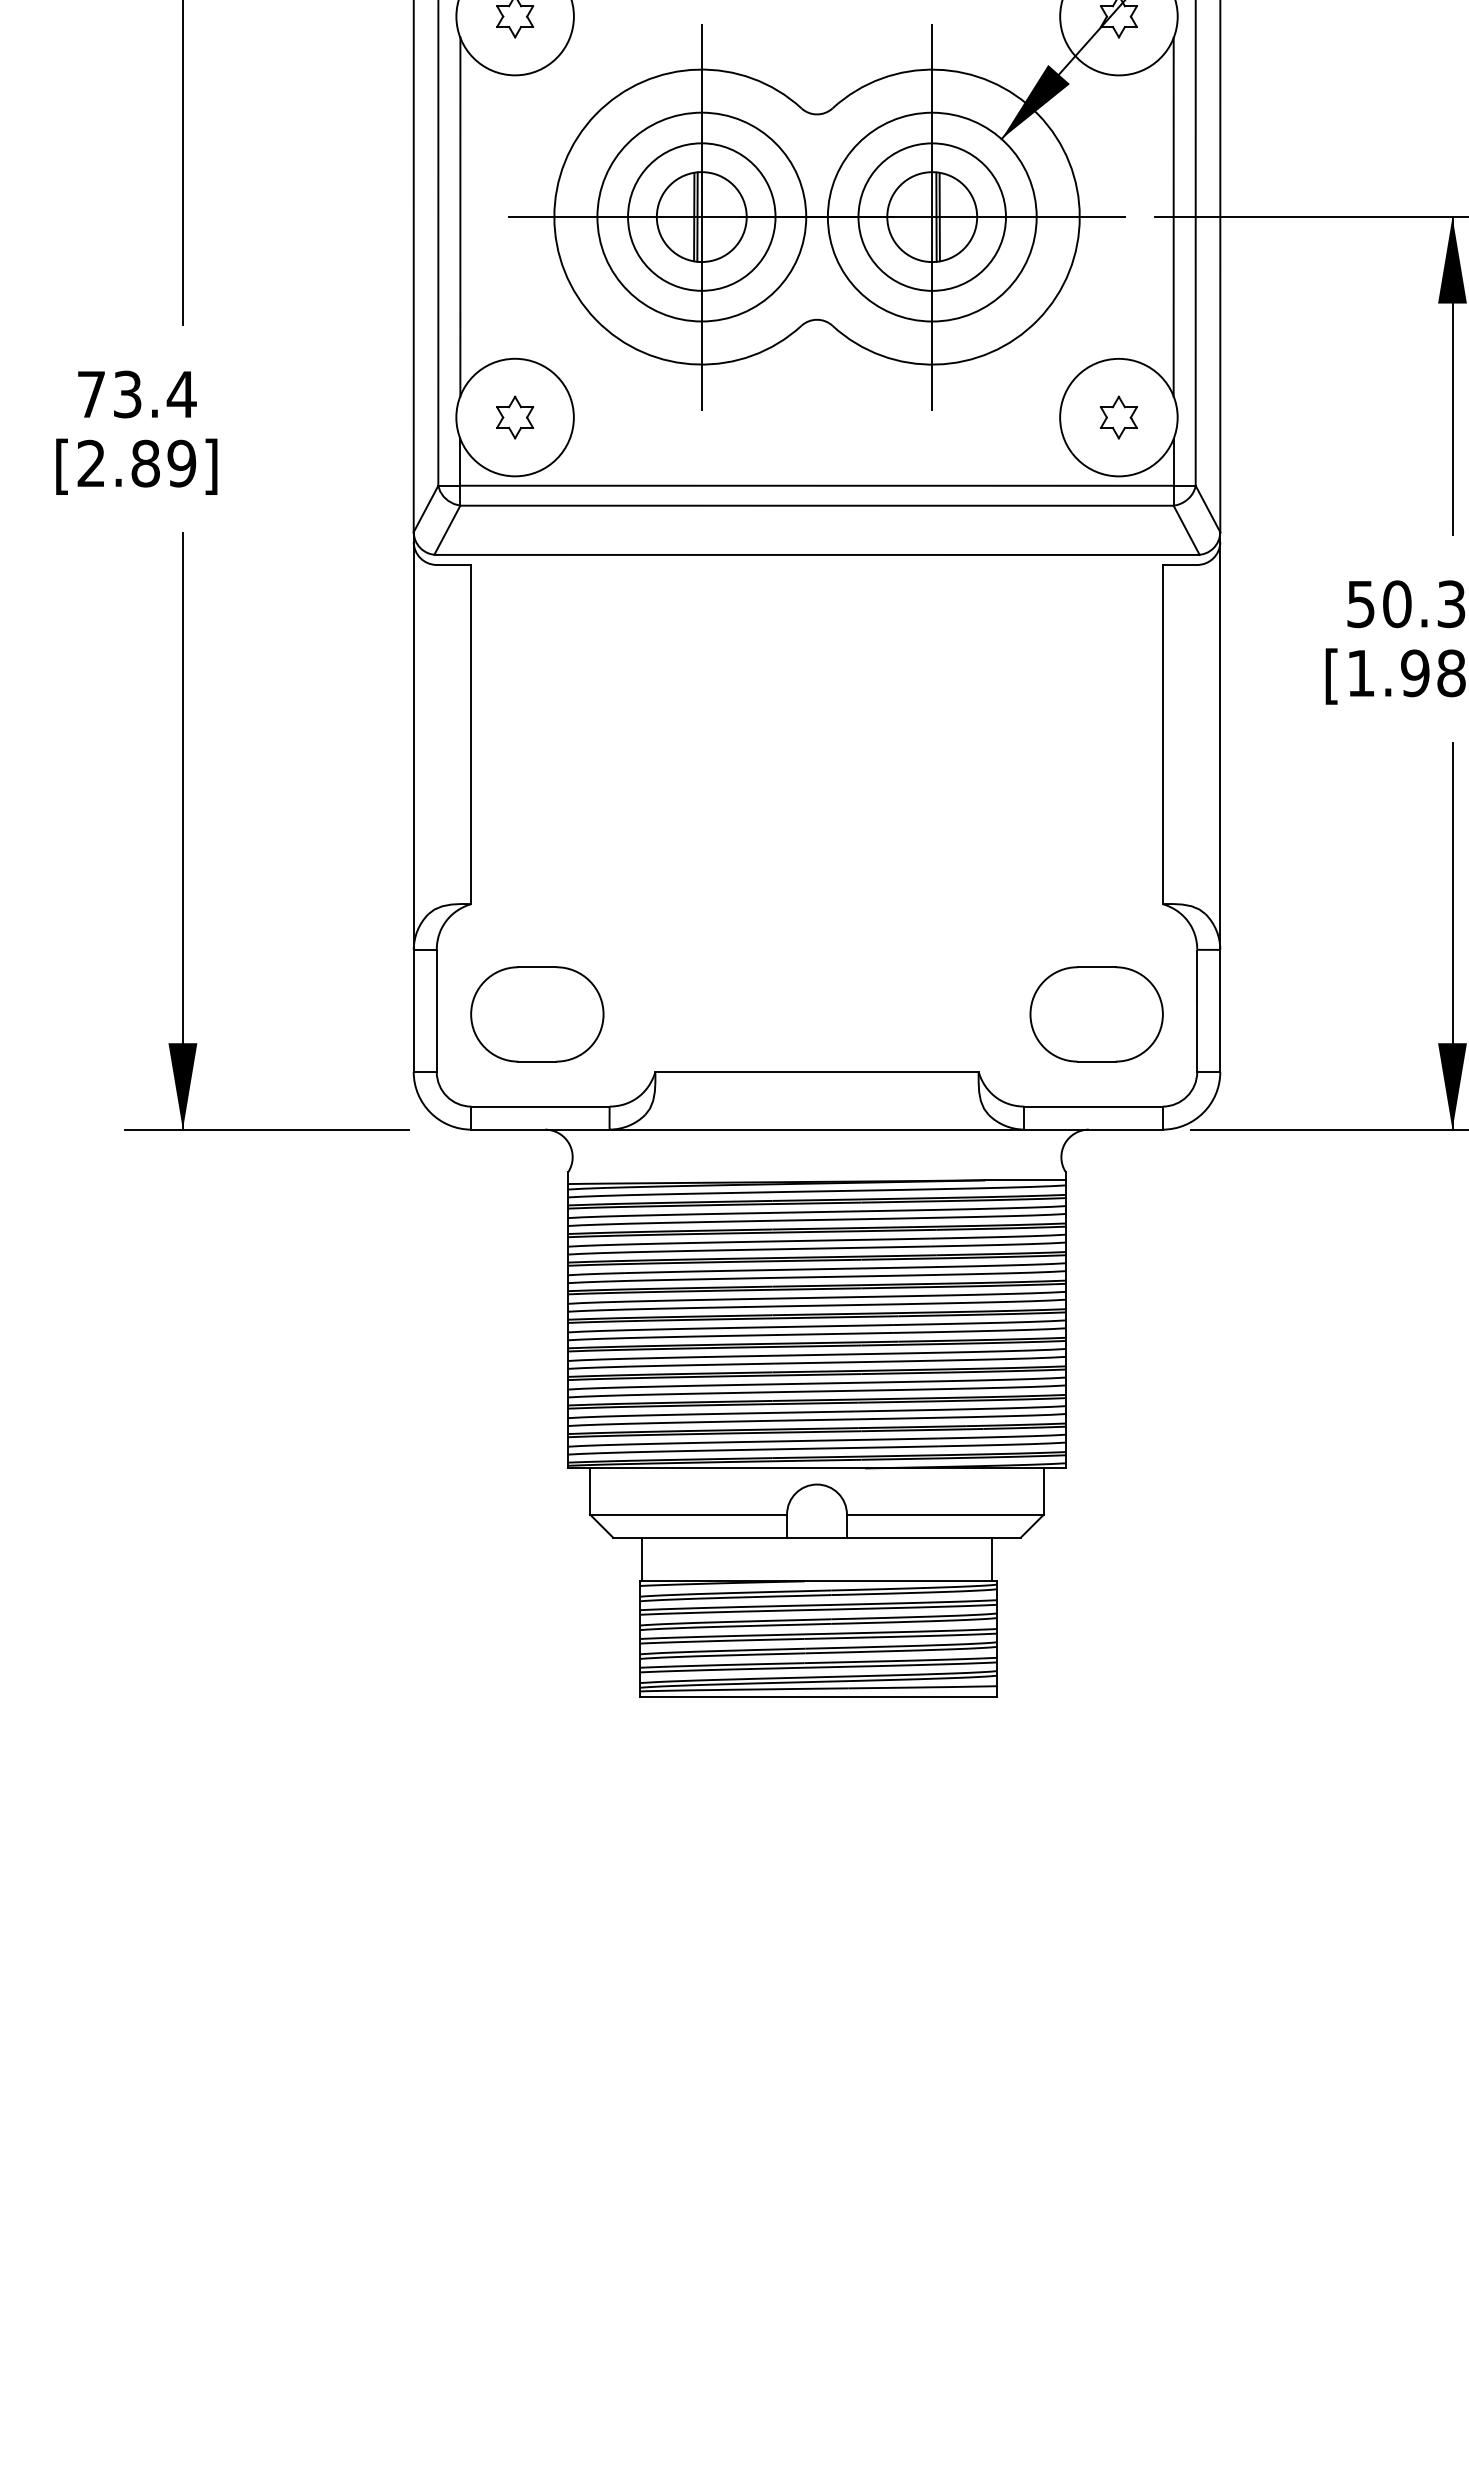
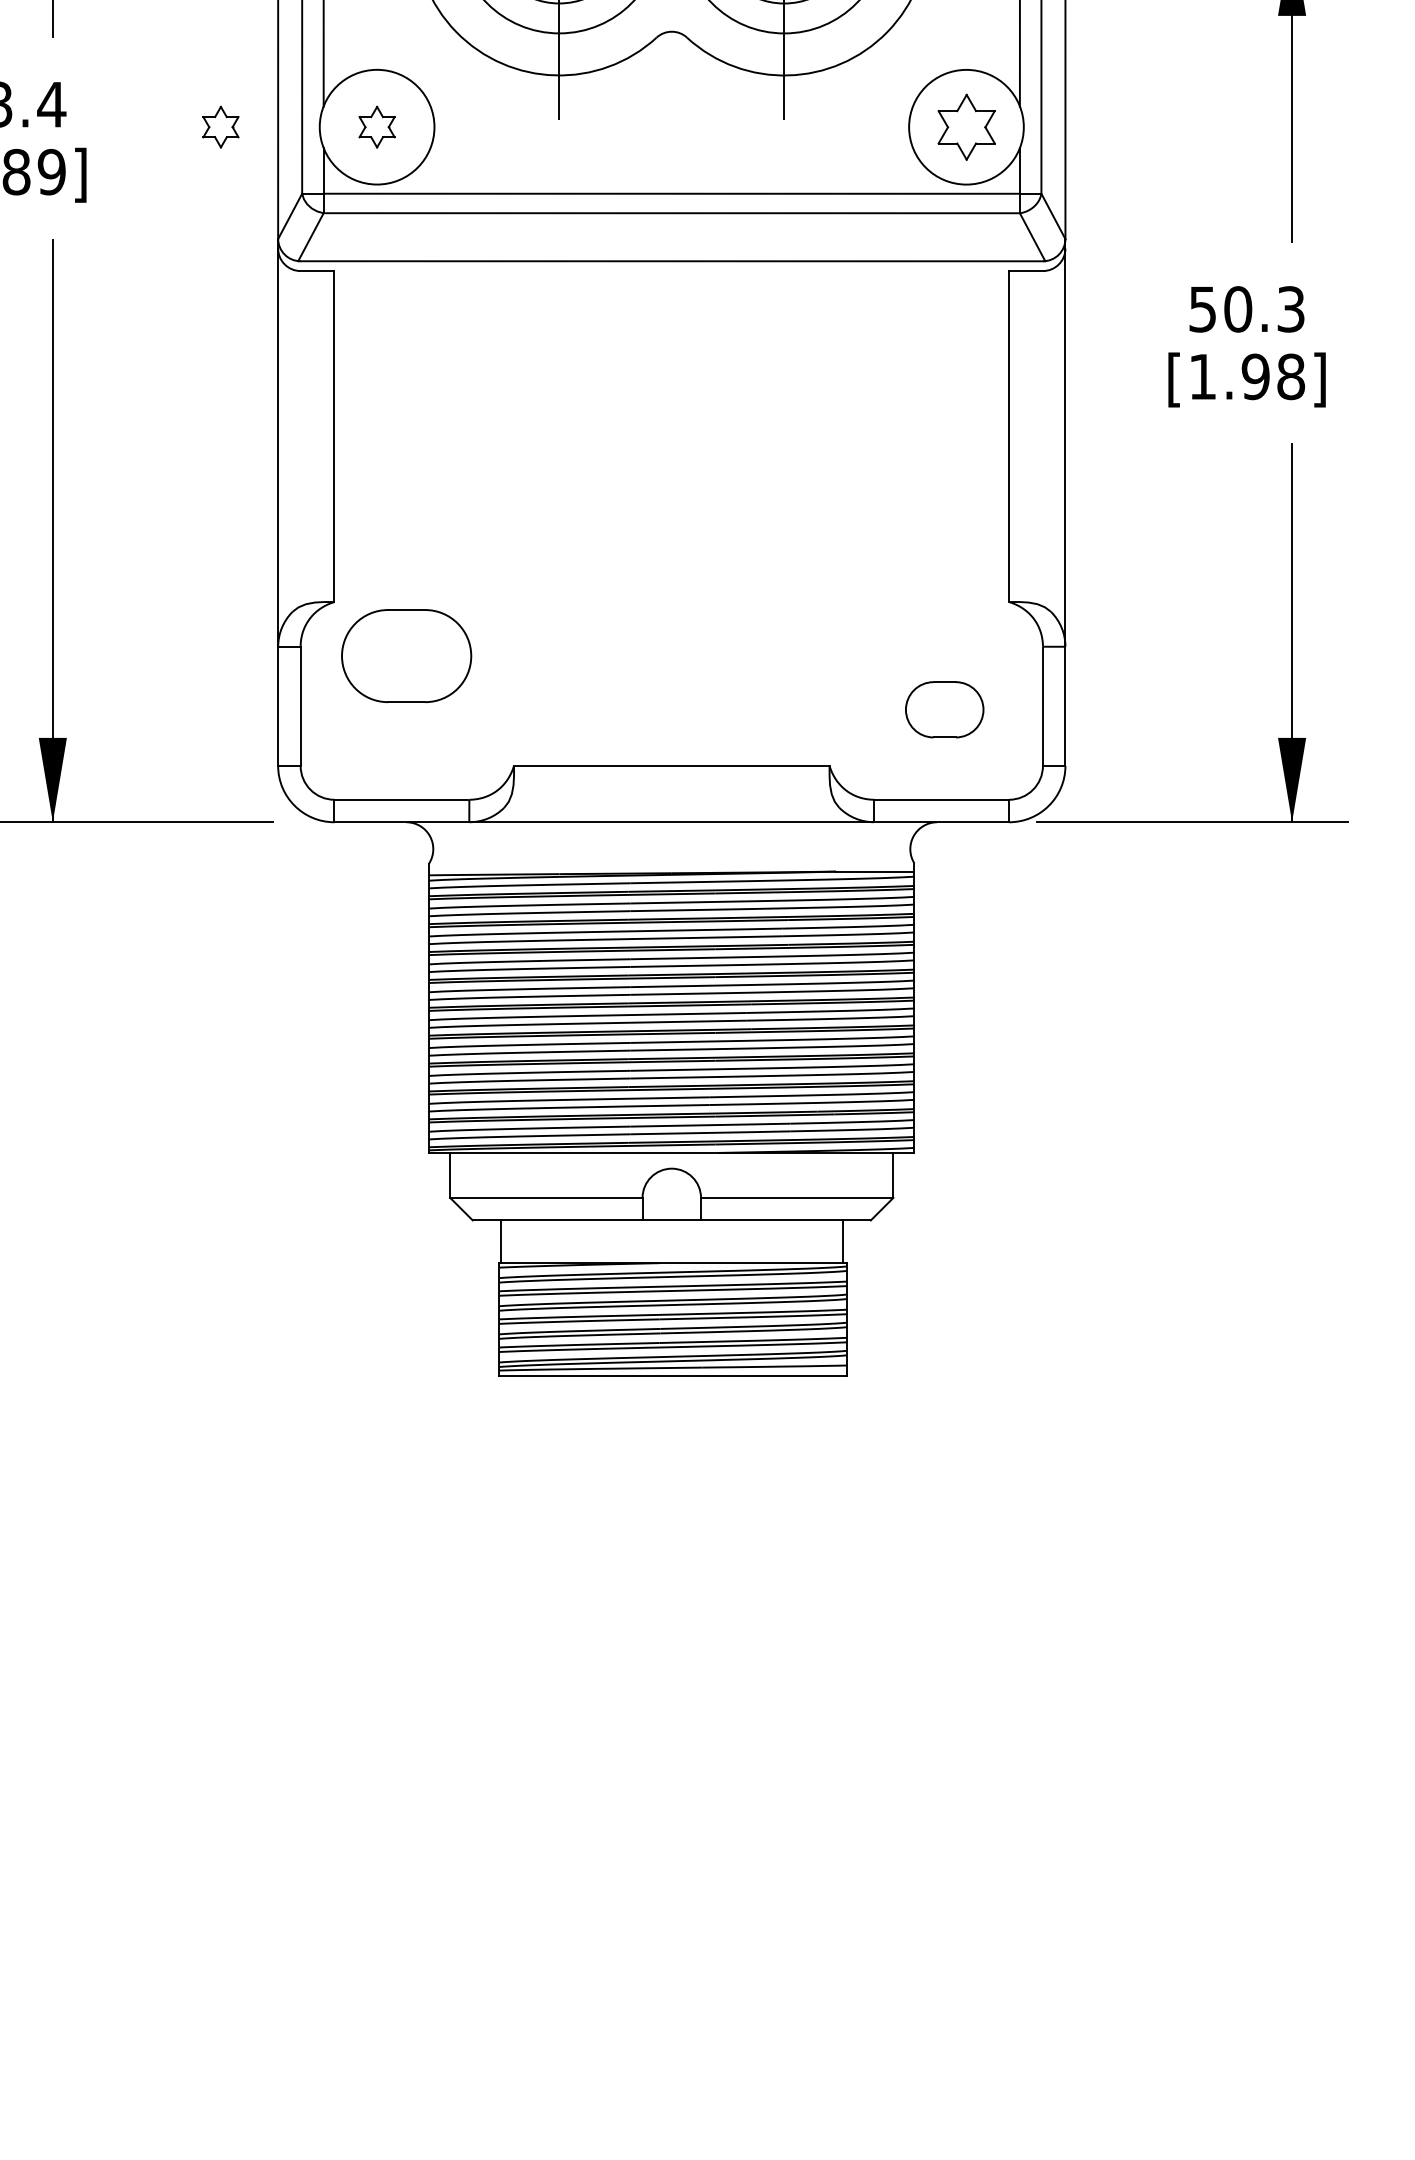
part: (355, 417) -> (221, 127), added
part: (1118, 417) -> (966, 127), size x1.6
part: (537, 1014) -> (406, 656), moved
part: (1096, 1014) -> (944, 709), size x0.6

